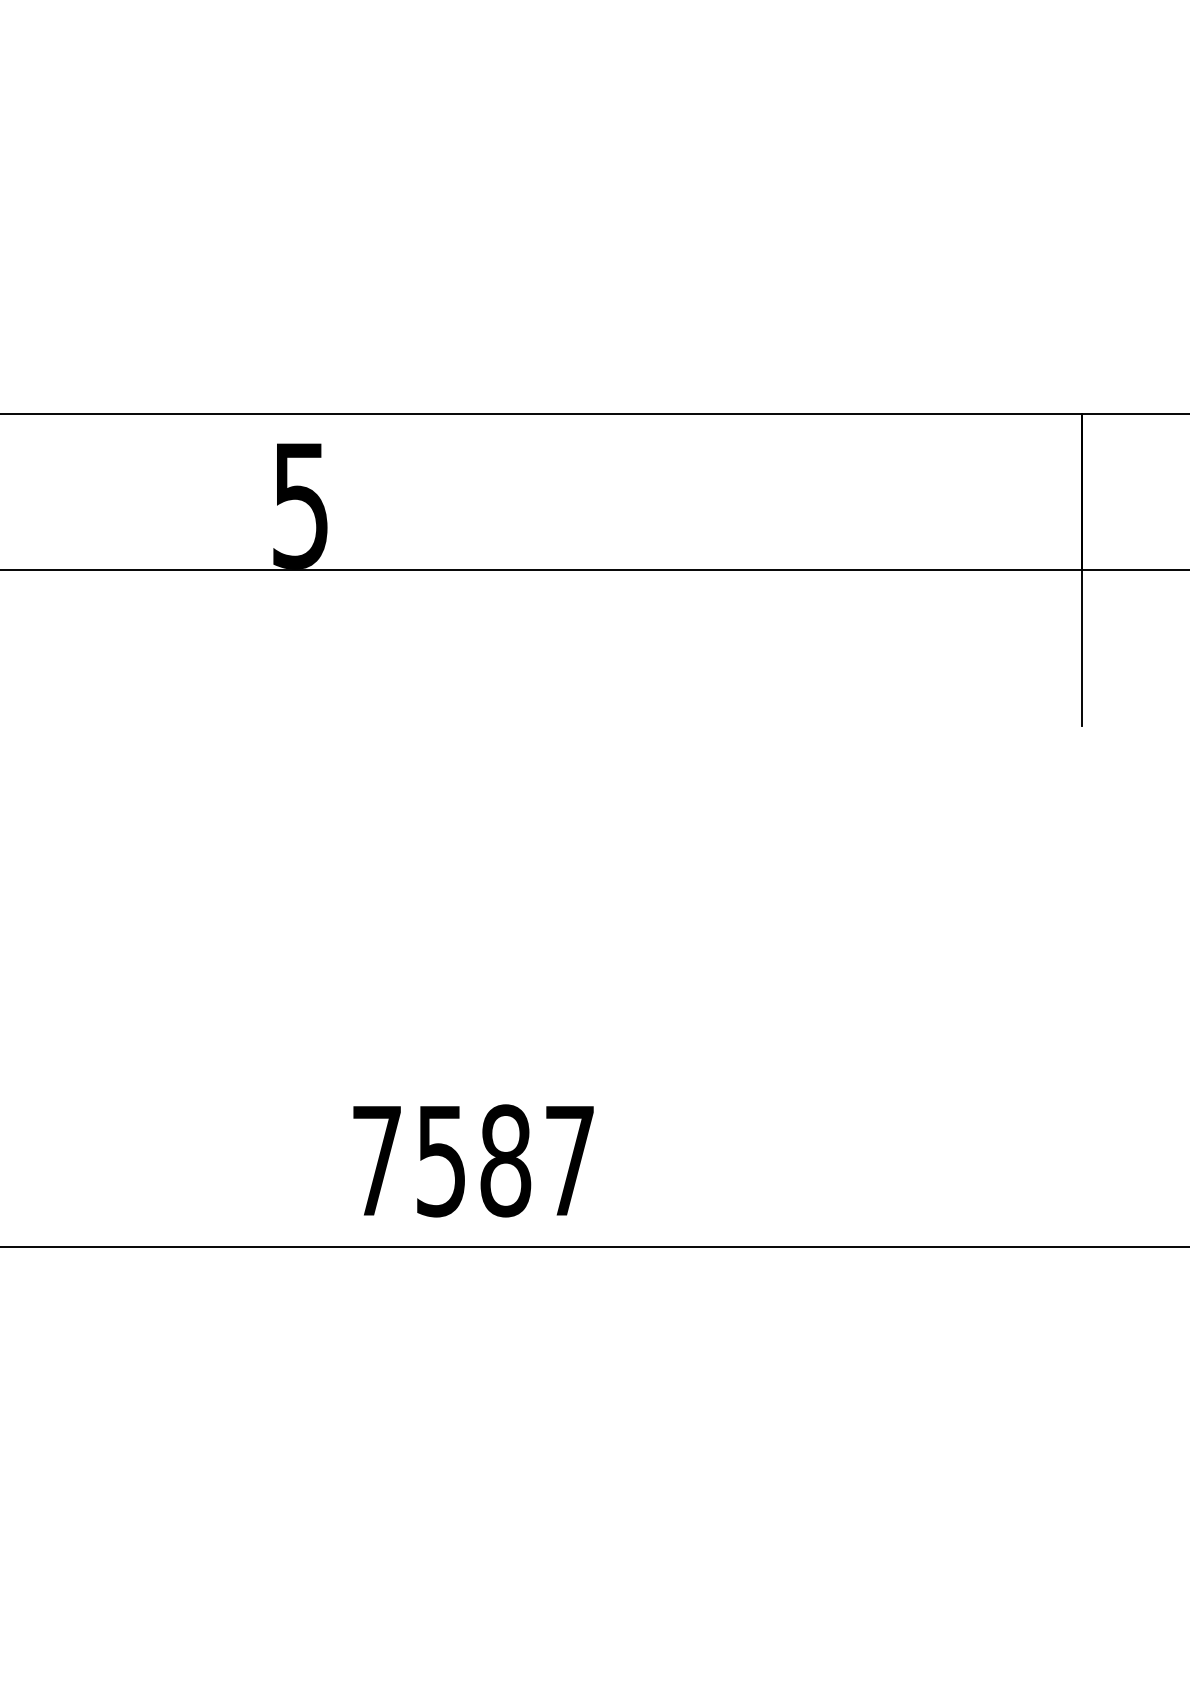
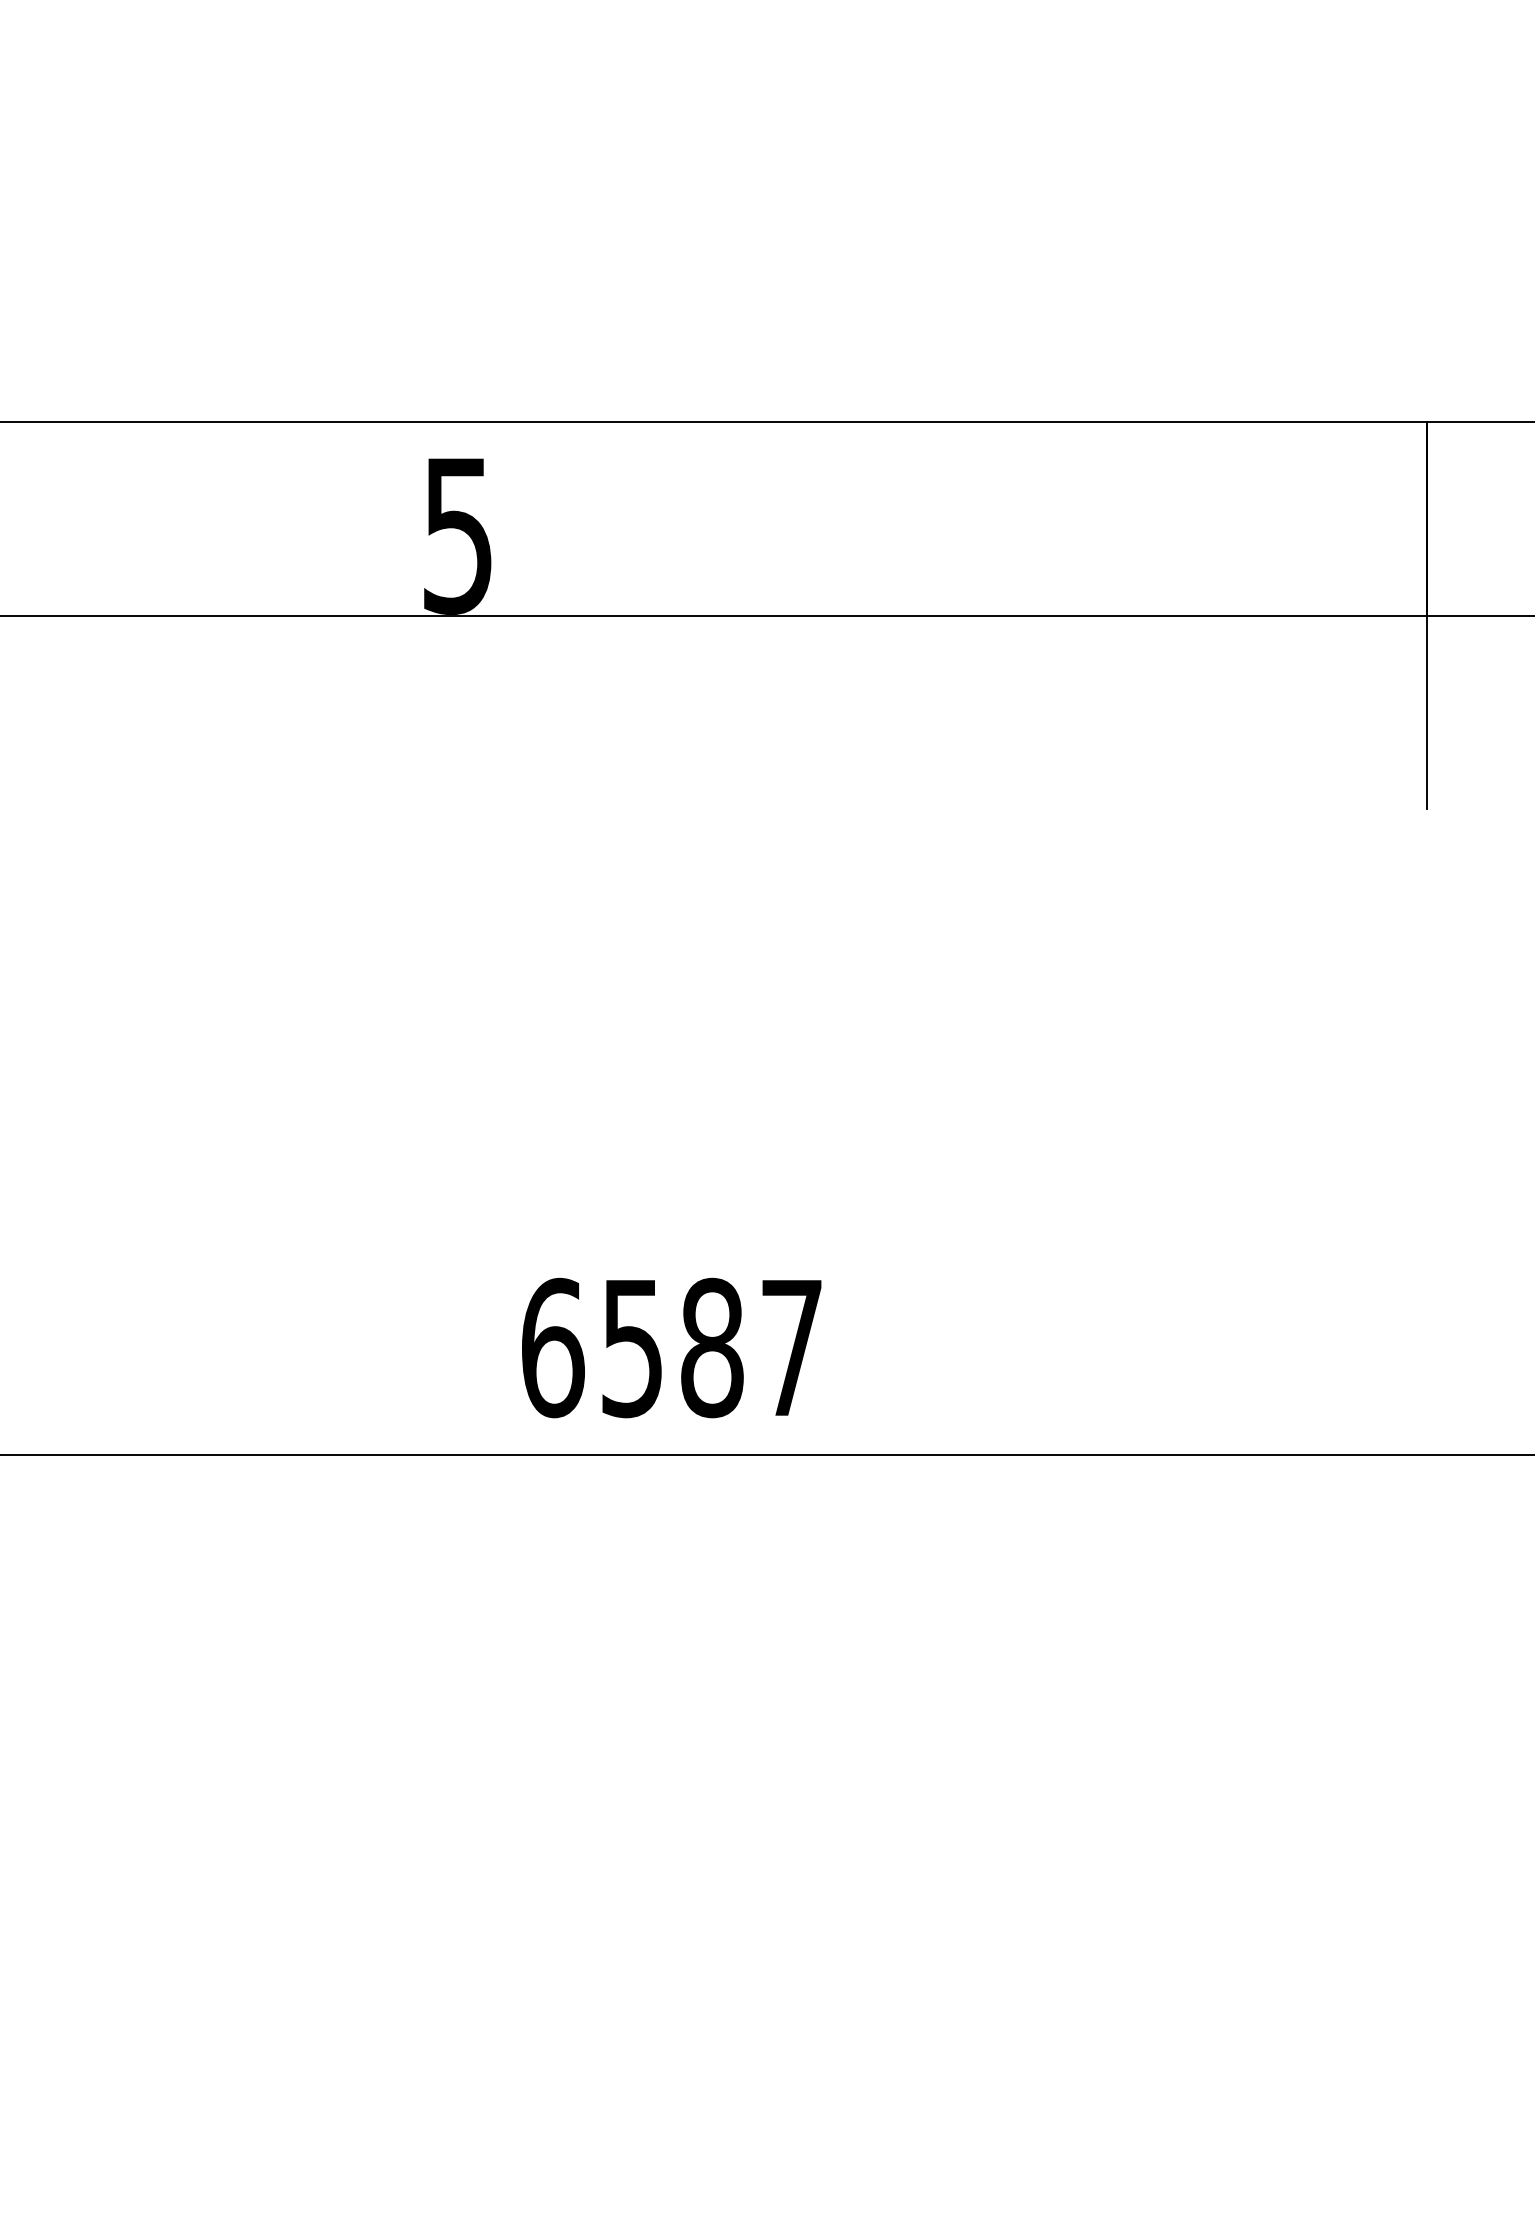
text: (377, 1160) -> (553, 1347), 7587 -> 6587

